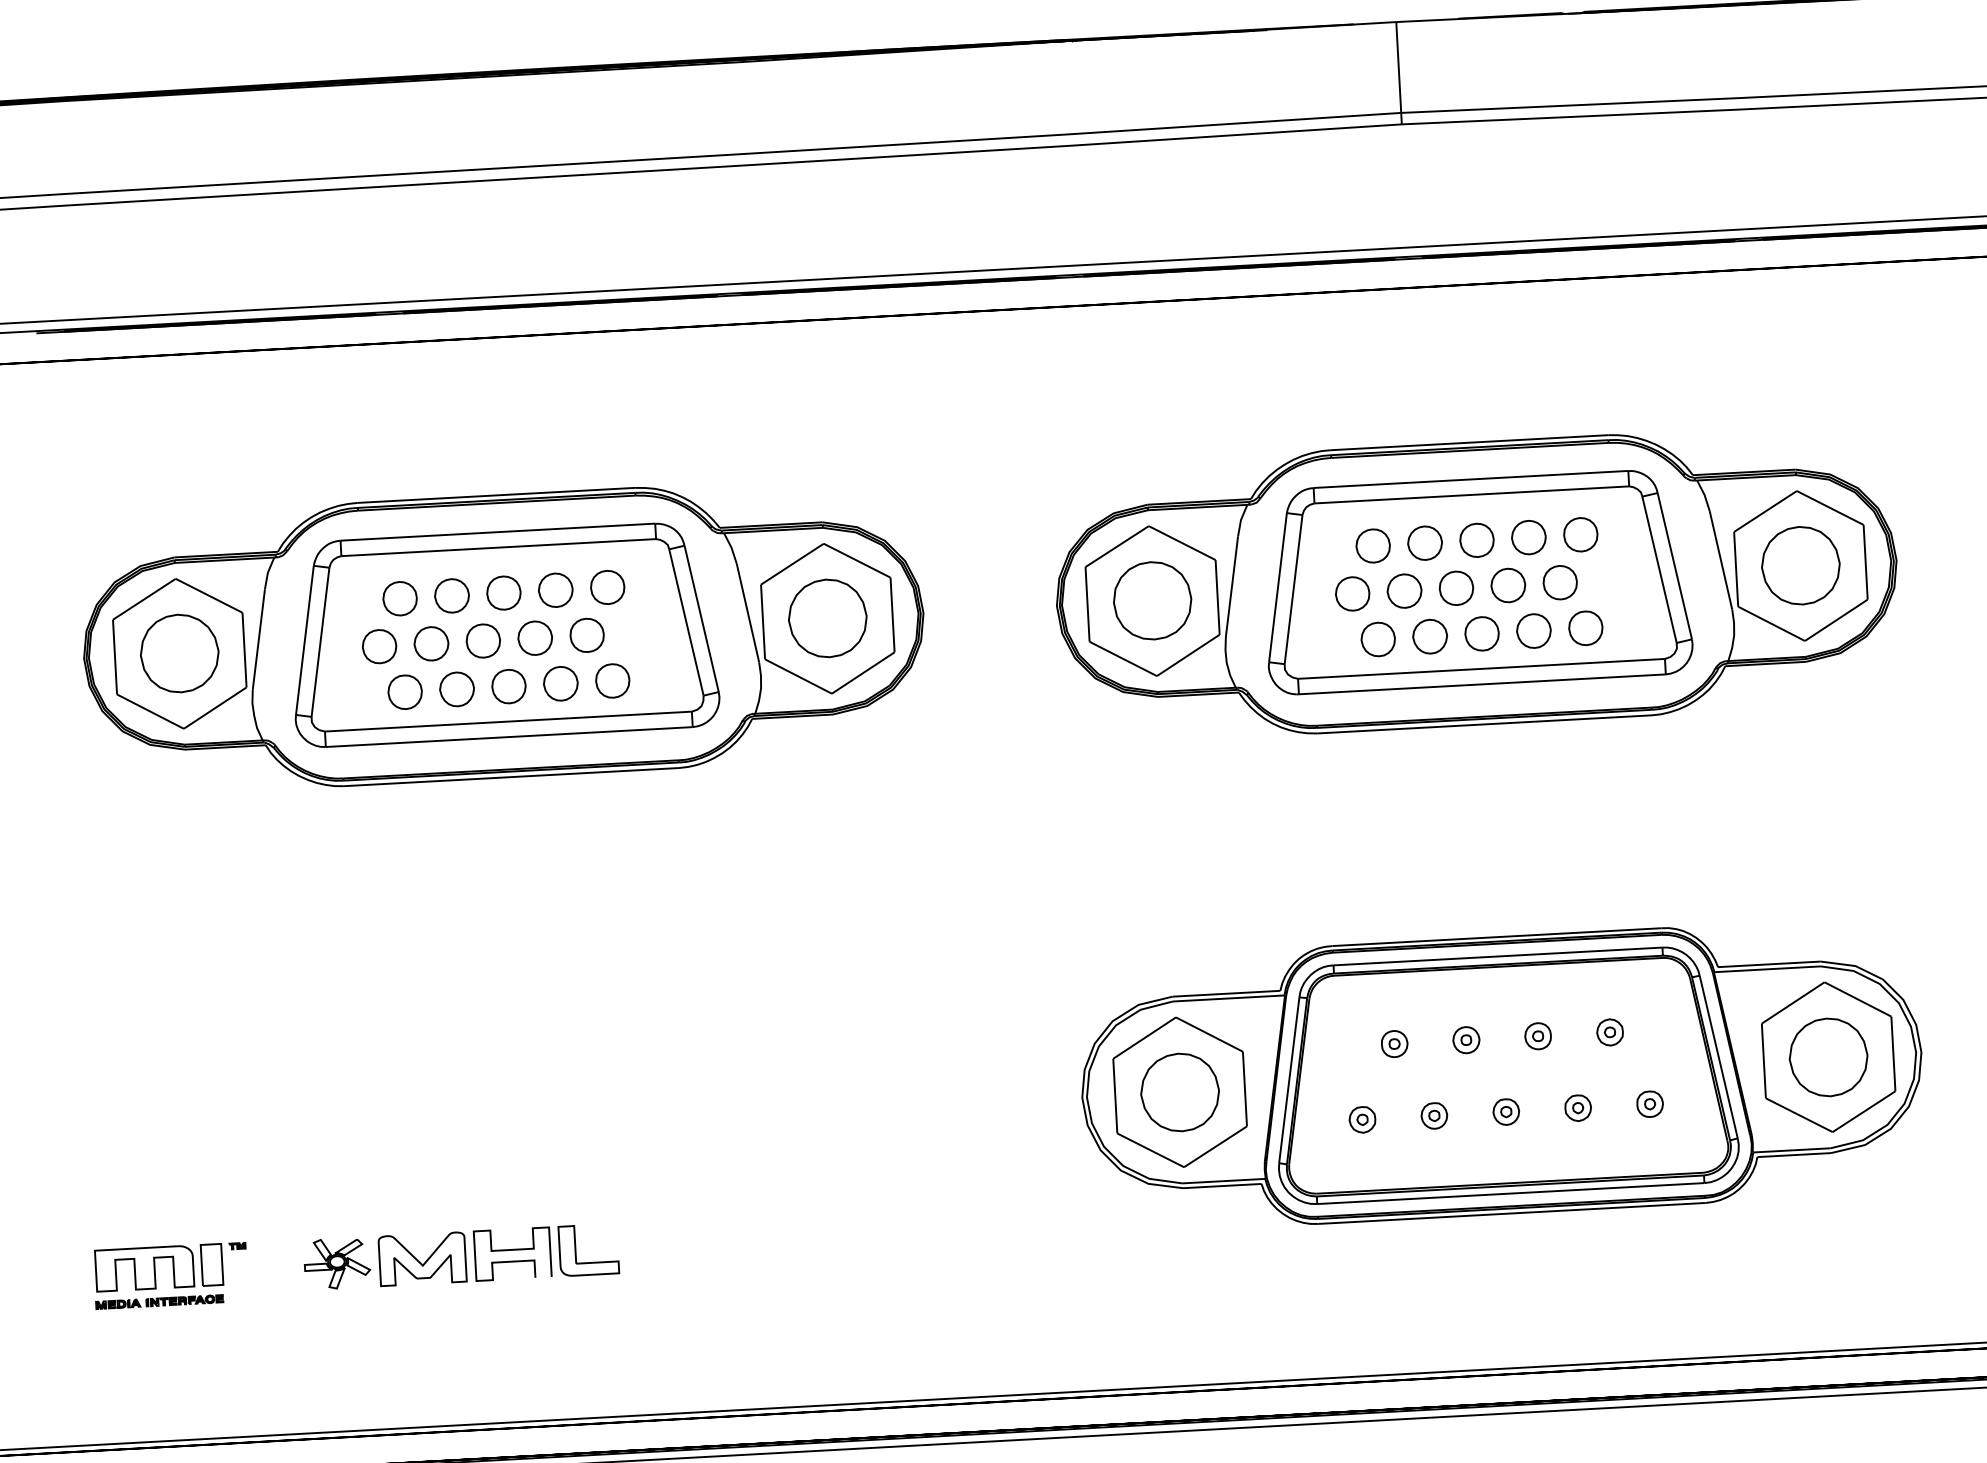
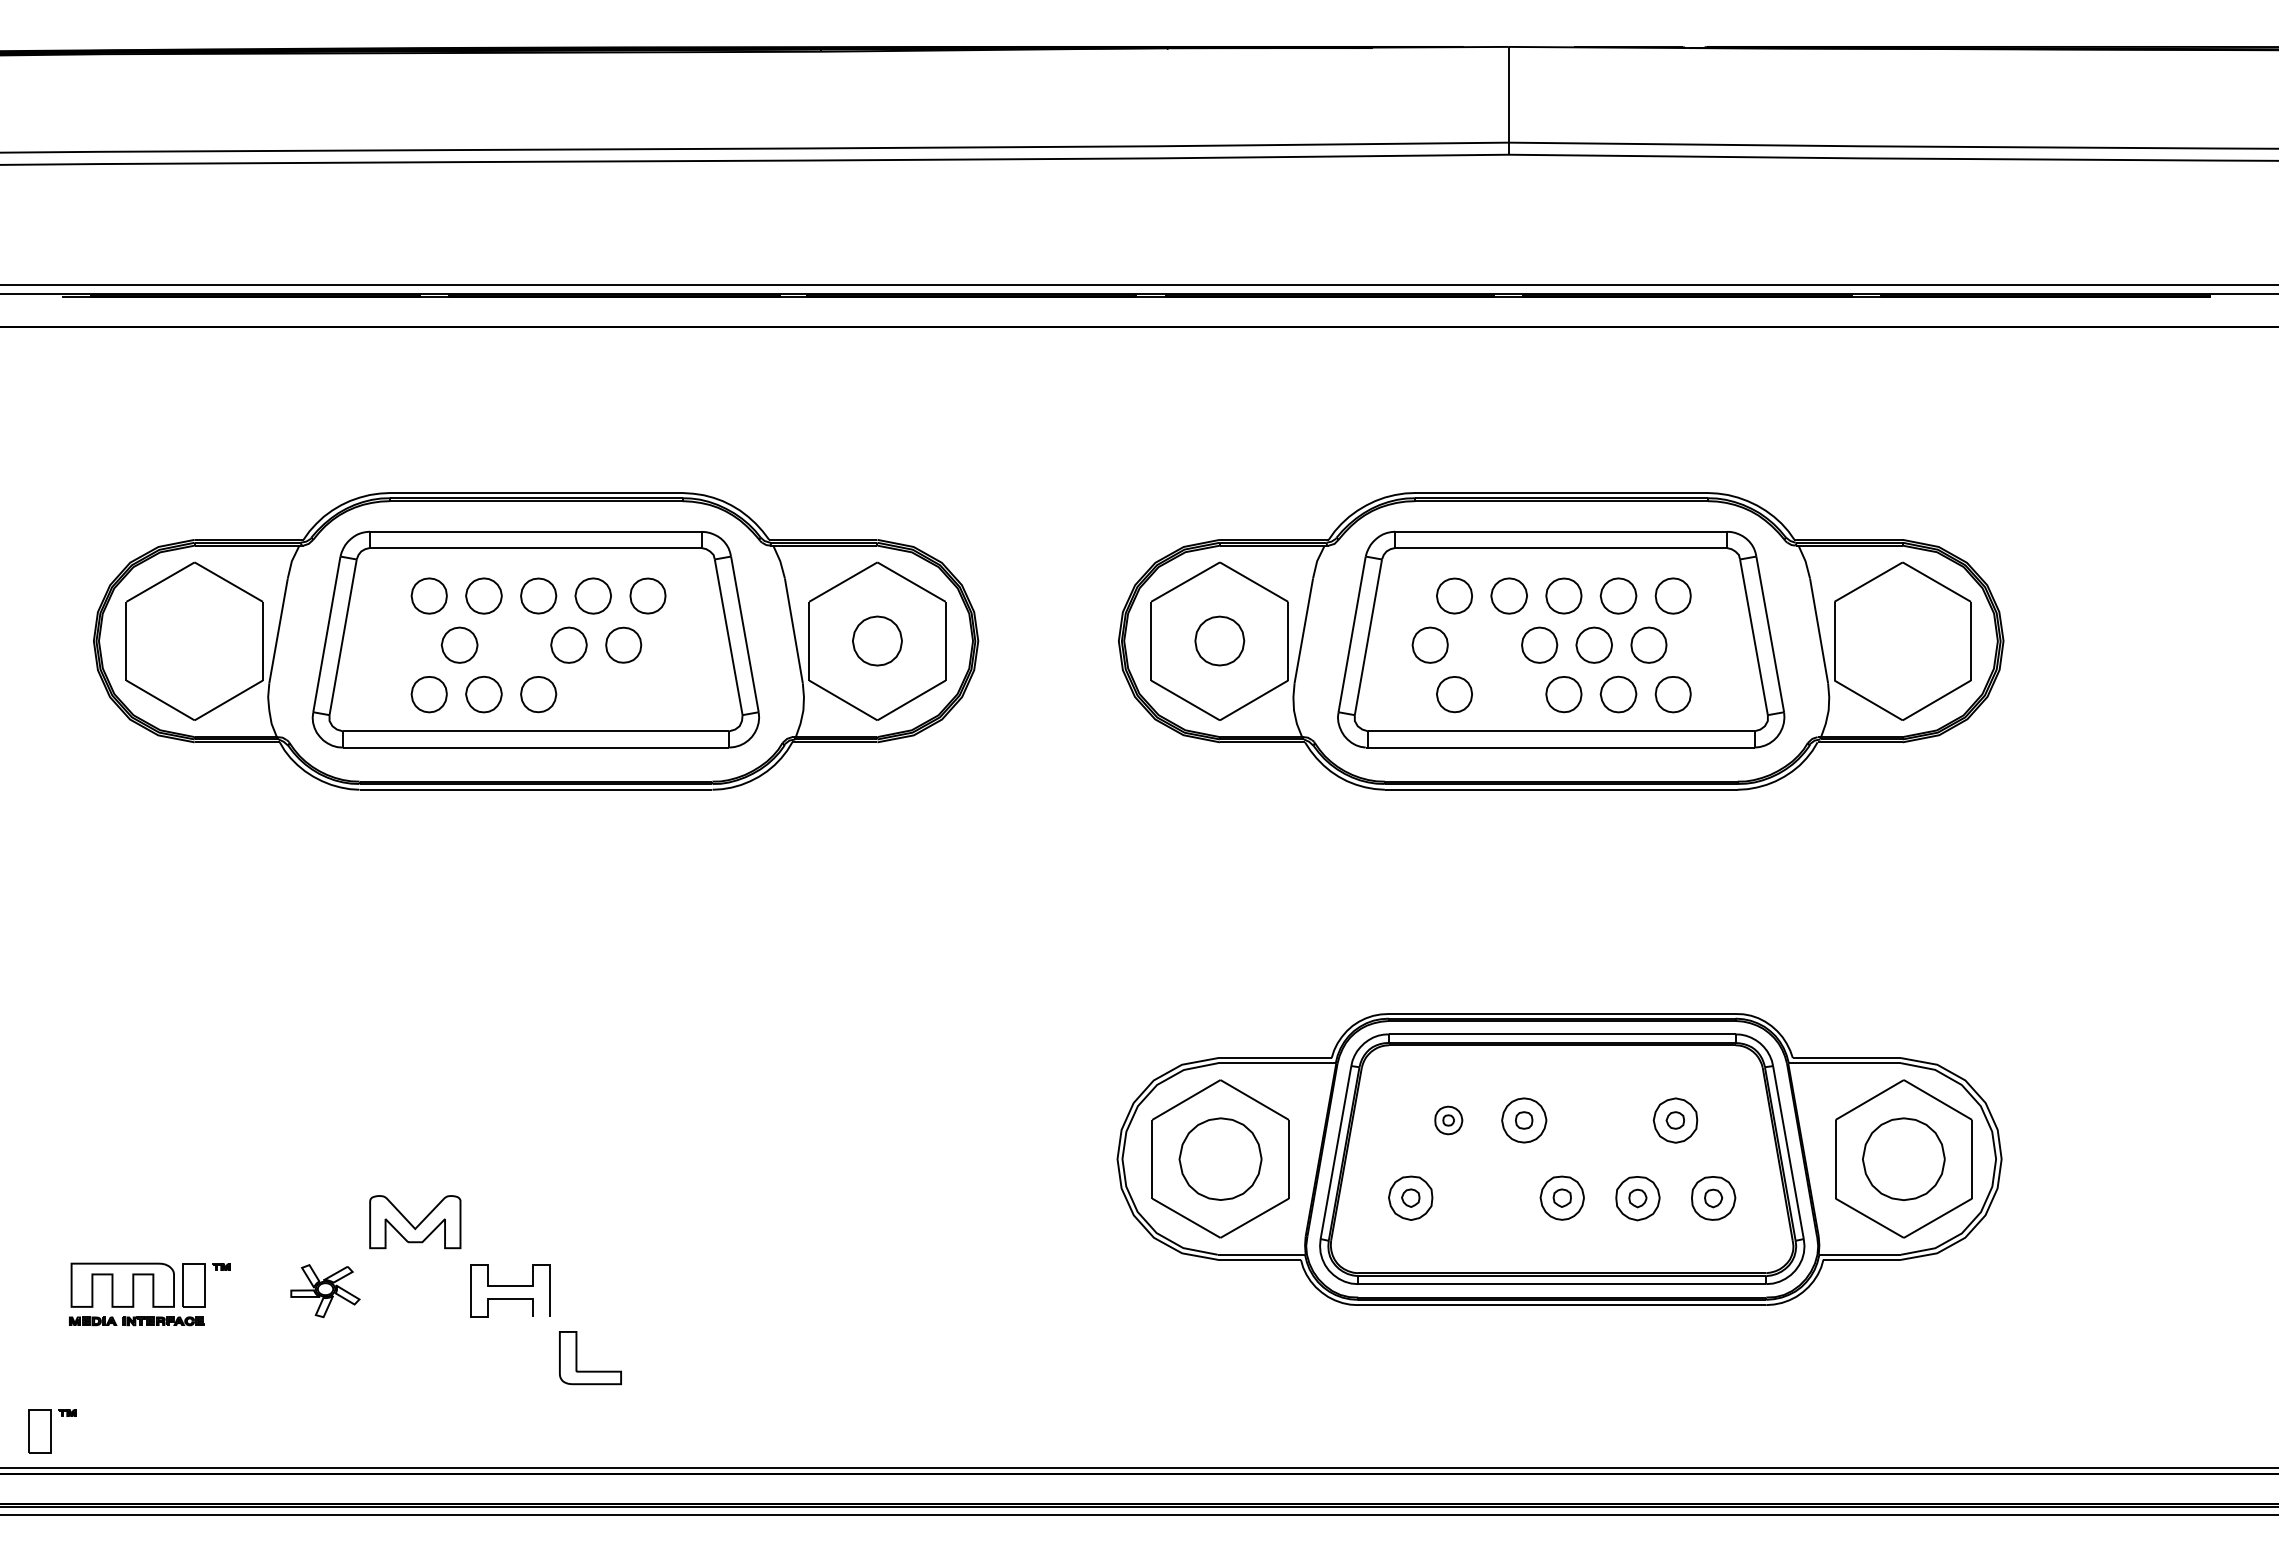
part: (1800, 565) -> (1902, 640), removed
part: (1404, 590) -> (1484, 644), removed
part: (1152, 600) -> (1219, 640), size x0.6
part: (827, 617) -> (877, 640), size x0.6
part: (1429, 636) -> (1508, 694), removed
part: (482, 640) -> (513, 644), removed
part: (379, 645) -> (404, 644), removed
part: (179, 652) -> (194, 640), removed
part: (612, 680) -> (647, 694), removed
part: (560, 683) -> (592, 694), removed
part: (1609, 1032) -> (1675, 1120), size x1.6
part: (1537, 1036) -> (1599, 1120), removed
part: (1466, 1040) -> (1524, 1120), size x1.6
part: (1649, 1103) -> (1713, 1197), size x1.6
part: (1577, 1107) -> (1637, 1197), size x1.6
part: (1505, 1112) -> (1561, 1198), size x1.6
part: (1434, 1115) -> (1486, 1197), removed
part: (1362, 1120) -> (1410, 1198), size x1.6
part: (422, 1259) -> (415, 1222), moved
part: (589, 1261) -> (590, 1370), moved
part: (85, 1411) -> (52, 1431), added

